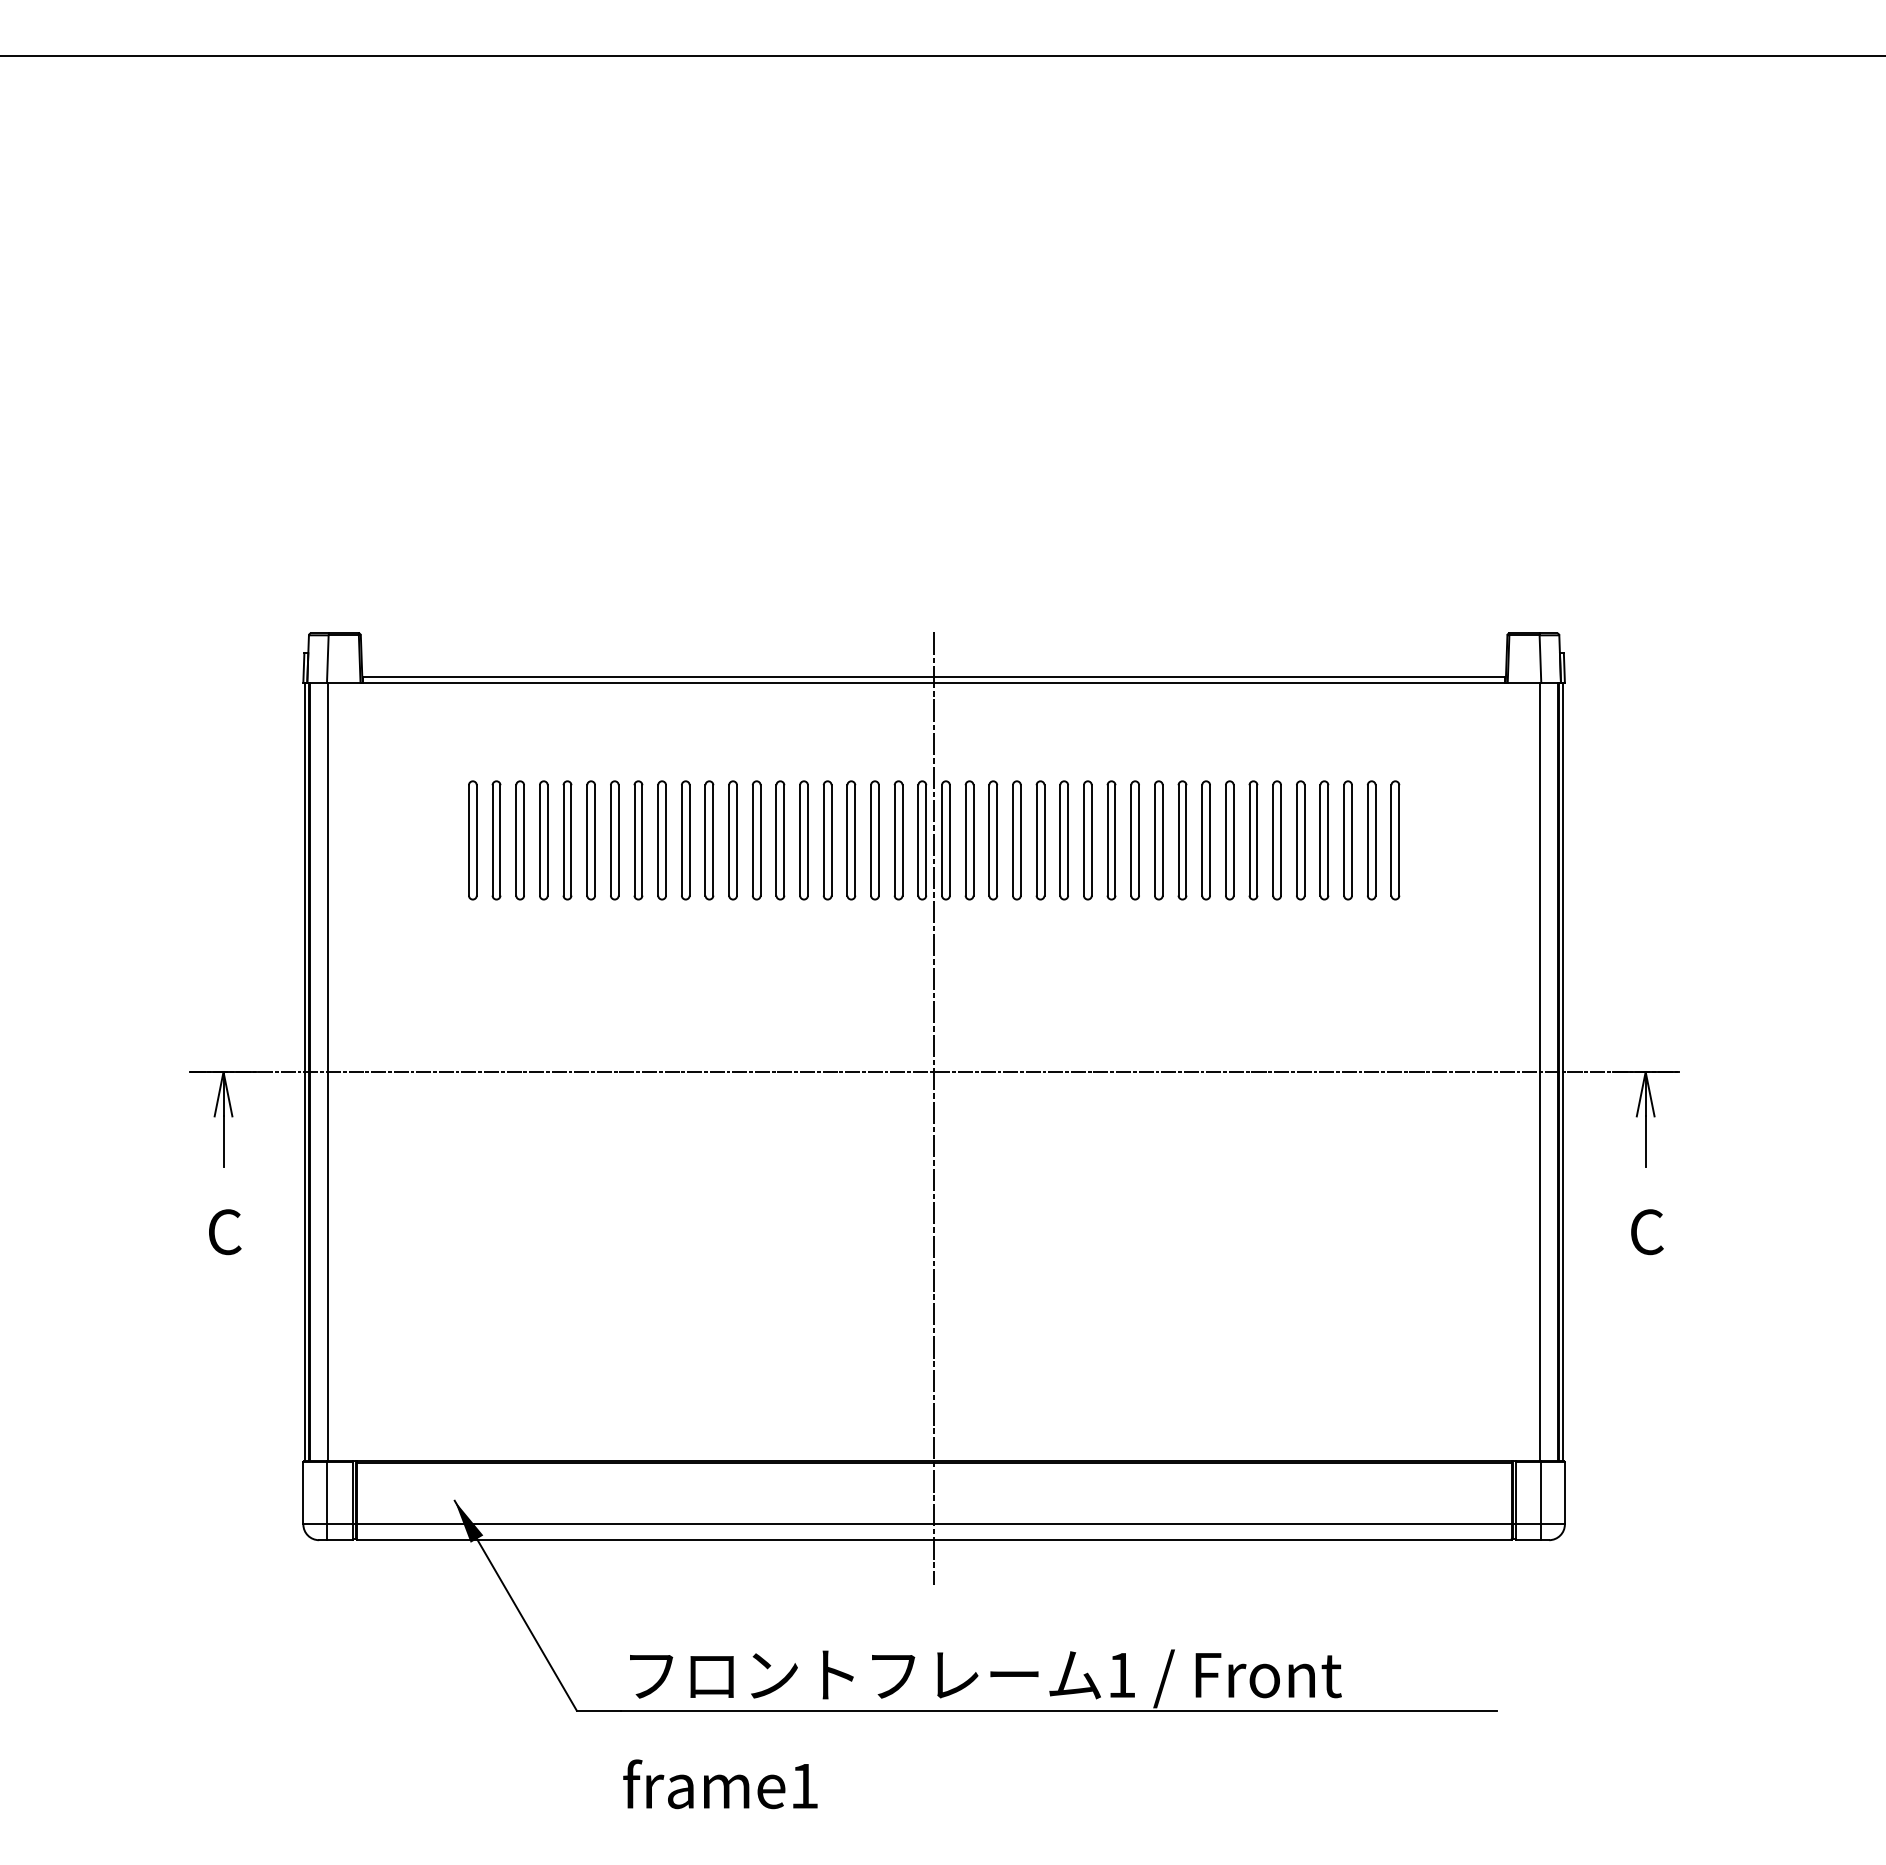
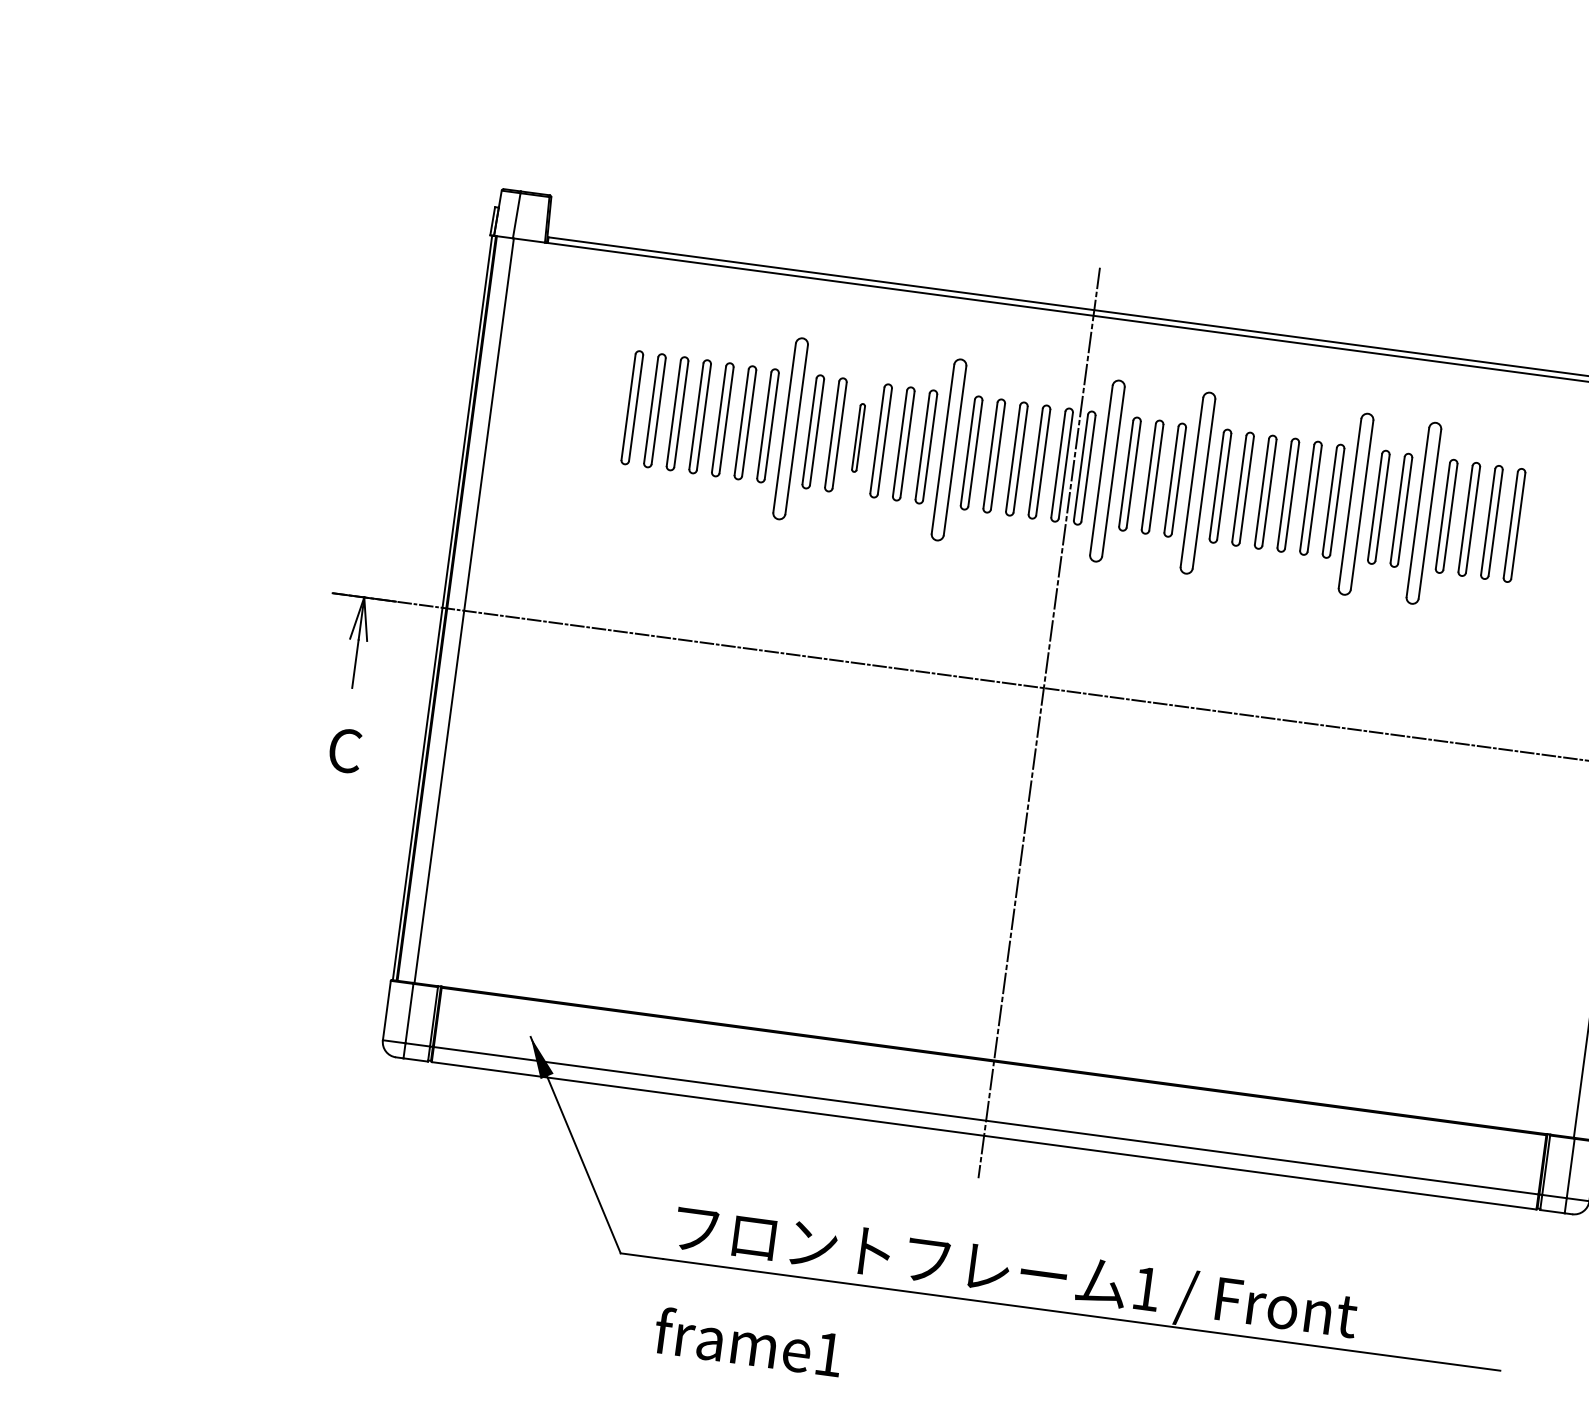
part: (638, 840) -> (790, 428), size x1.6
part: (709, 840) -> (858, 438), size x0.6
part: (803, 840) -> (948, 450), size x1.6
part: (969, 840) -> (1107, 471), size x1.6
part: (1063, 840) -> (1197, 483), size x1.6
part: (1229, 840) -> (1355, 504), size x1.6
part: (1300, 840) -> (1423, 513), size x1.6

